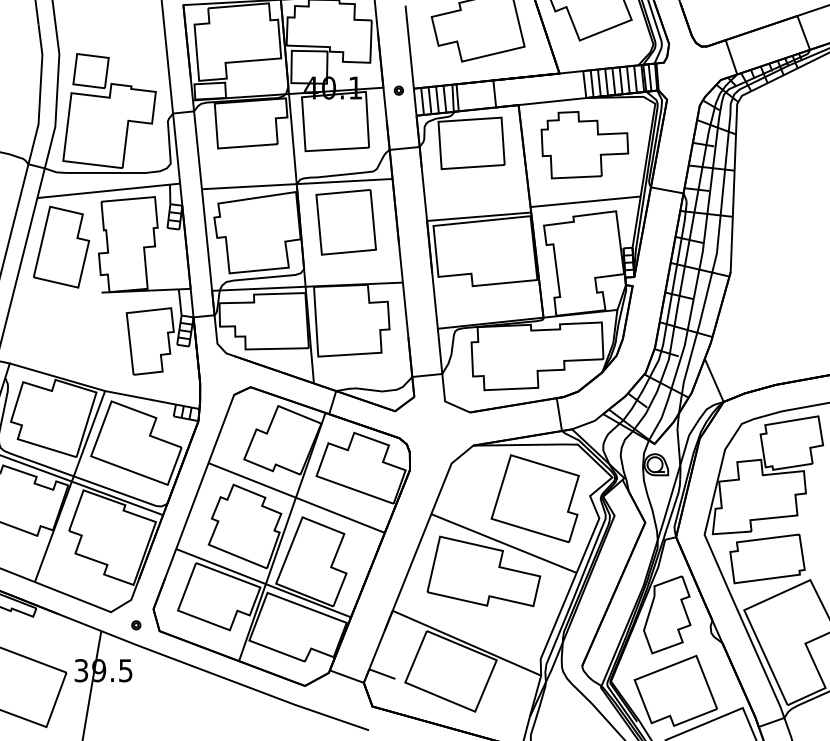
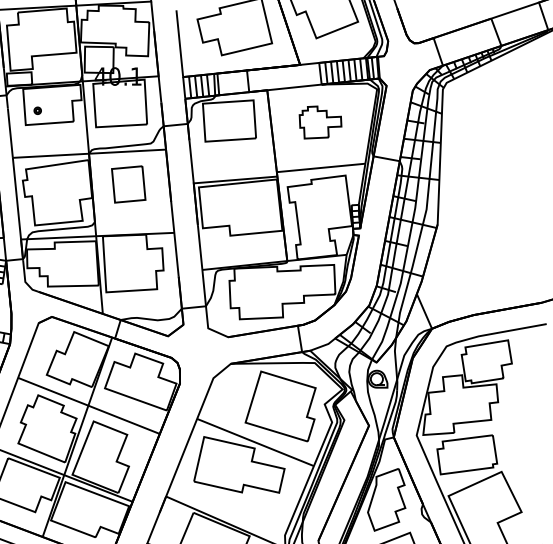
part: (398, 90) -> (37, 110), moved
part: (584, 145) -> (320, 122), size x0.6
part: (345, 222) -> (128, 184), size x0.7

